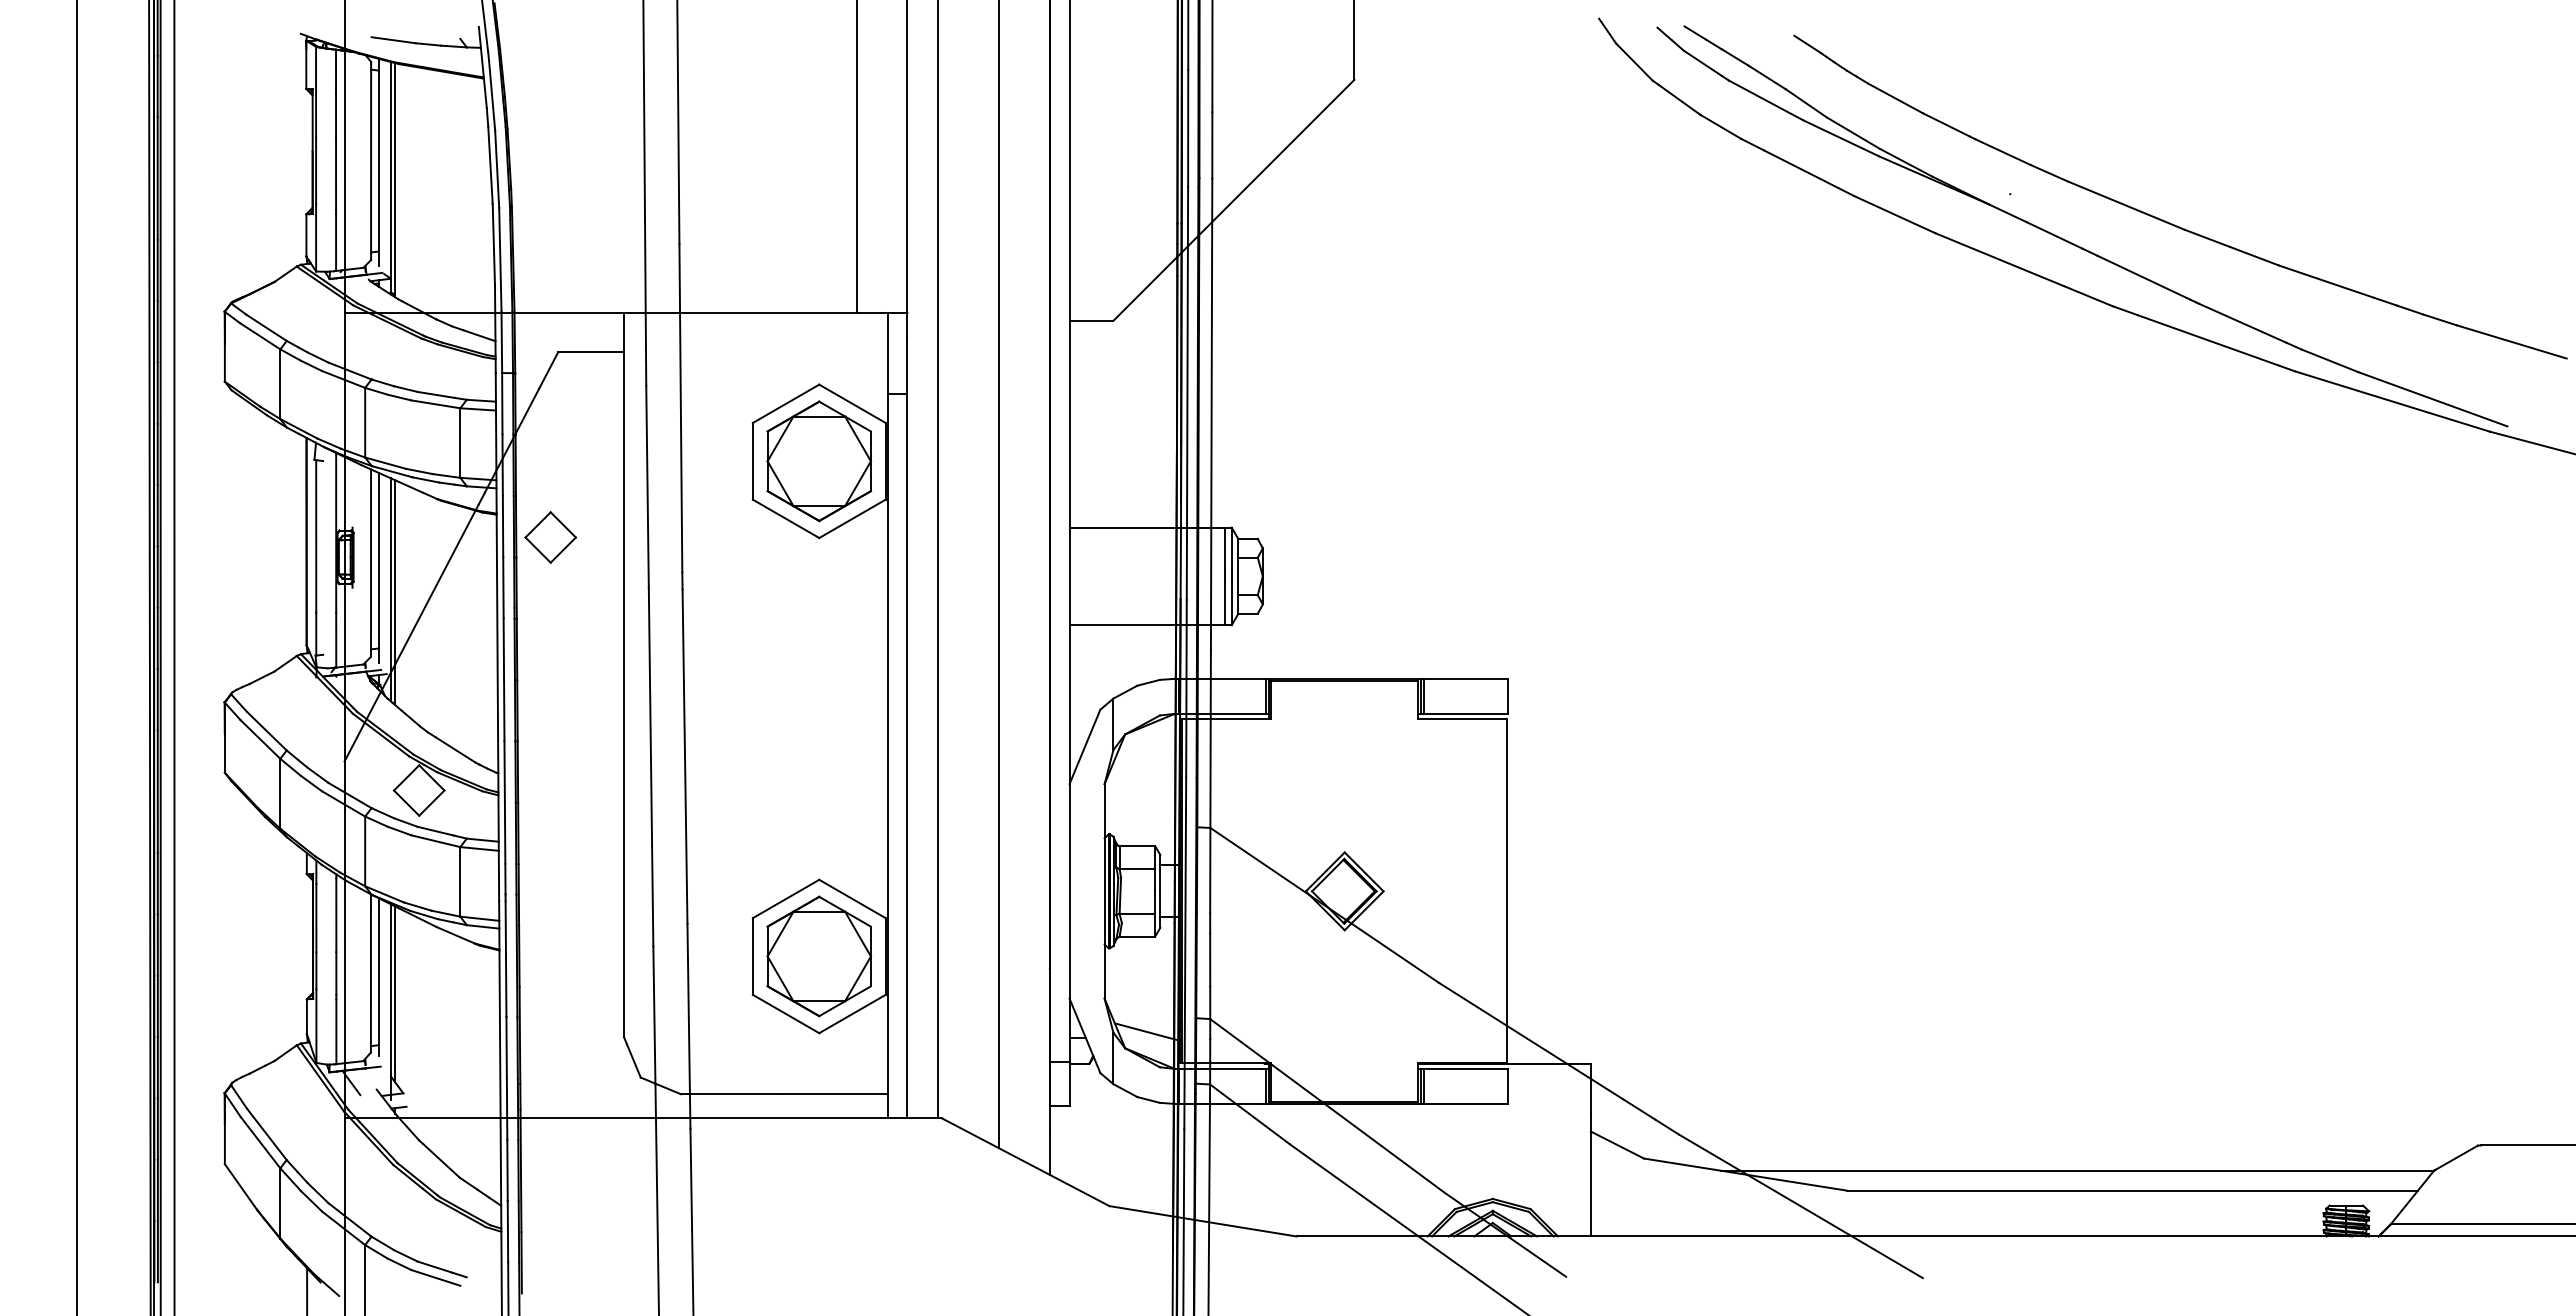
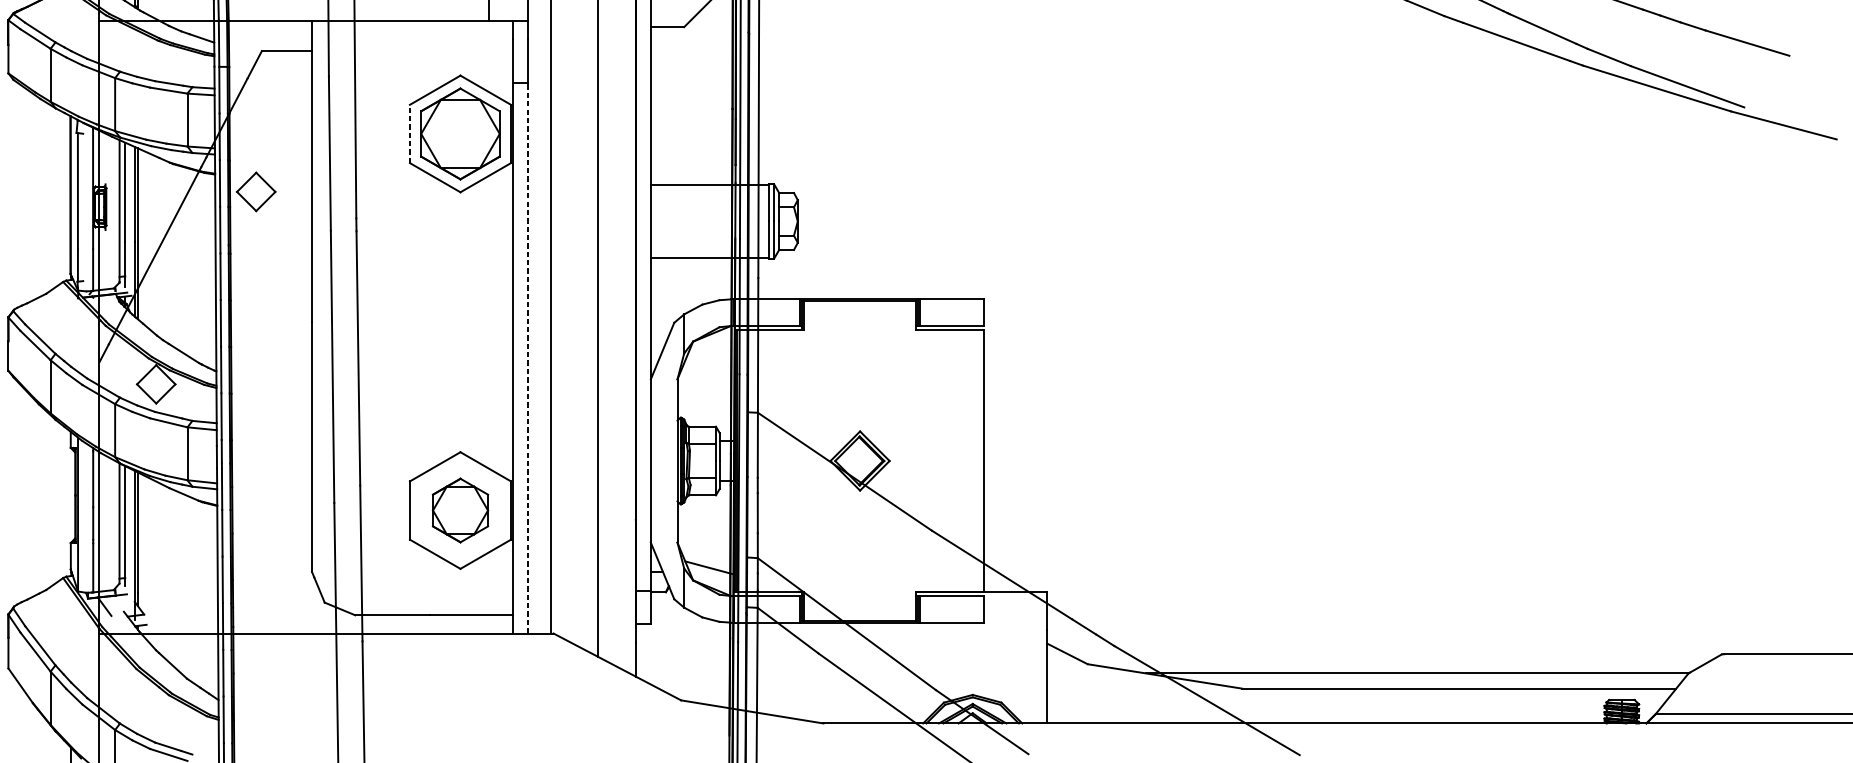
line: (752, 460) -> (409, 133), solid -> dashed
line: (907, 756) -> (527, 358), solid -> dashed
part: (819, 956) -> (460, 510), size x0.7

